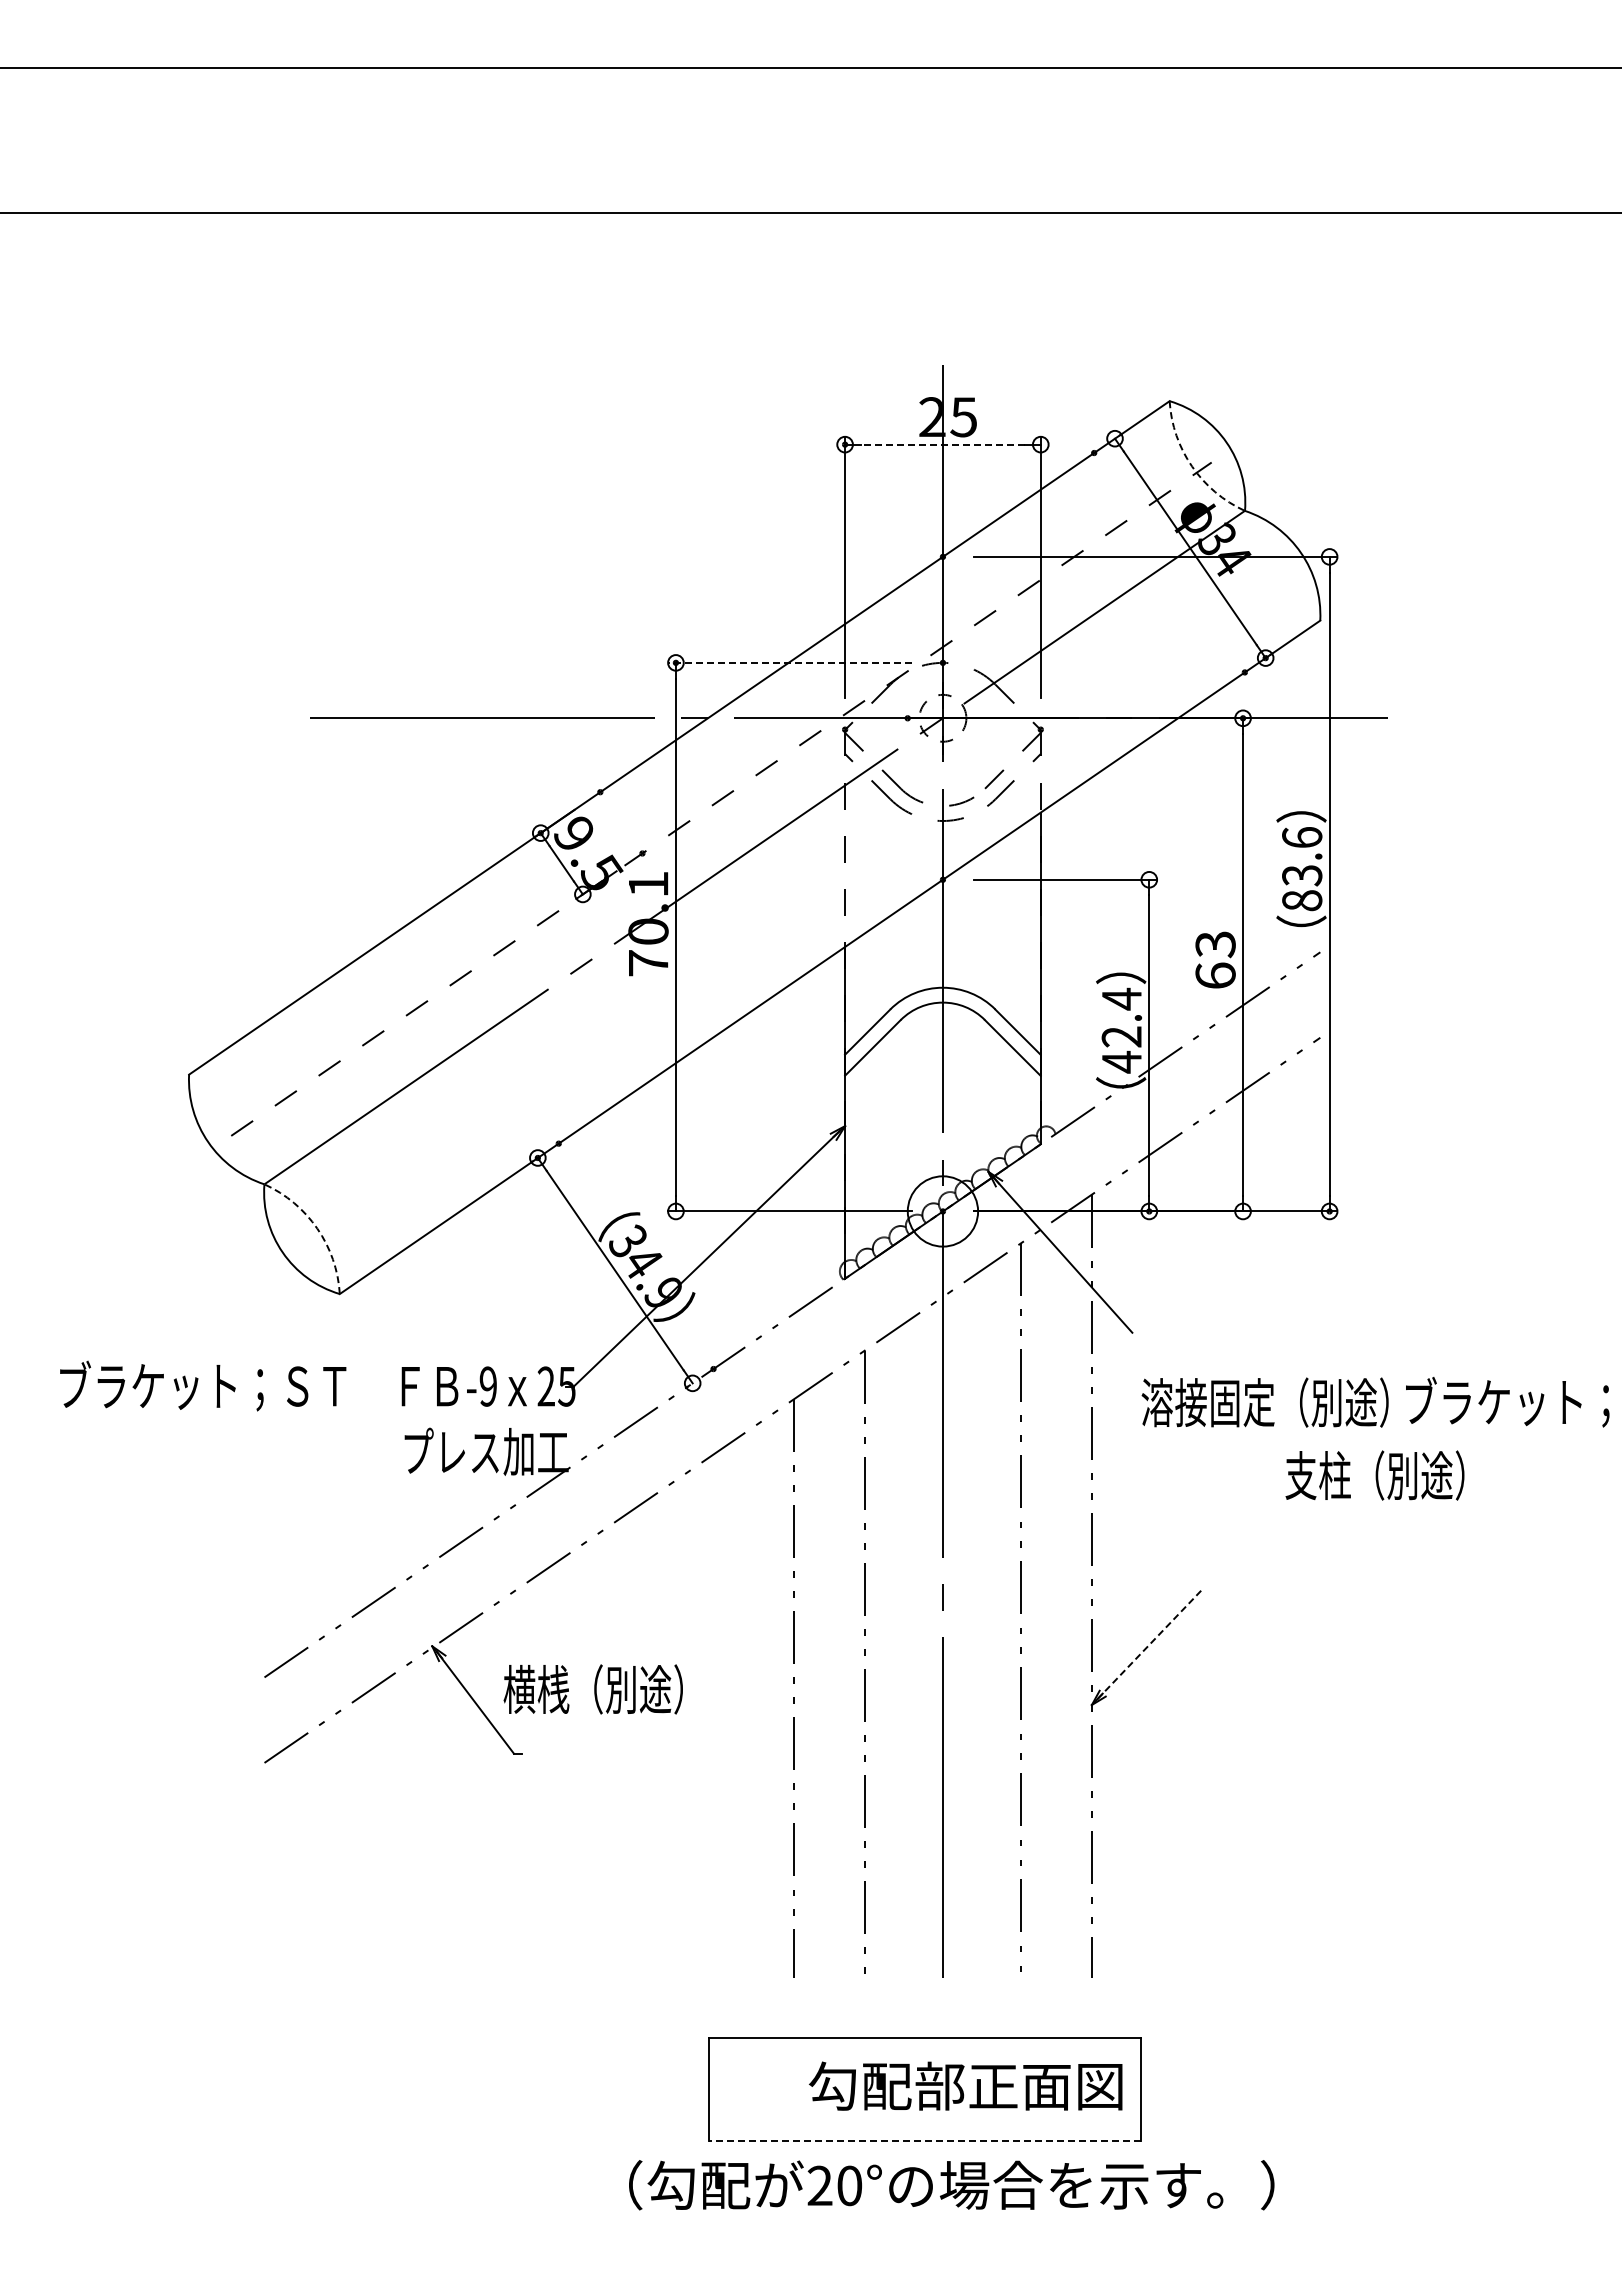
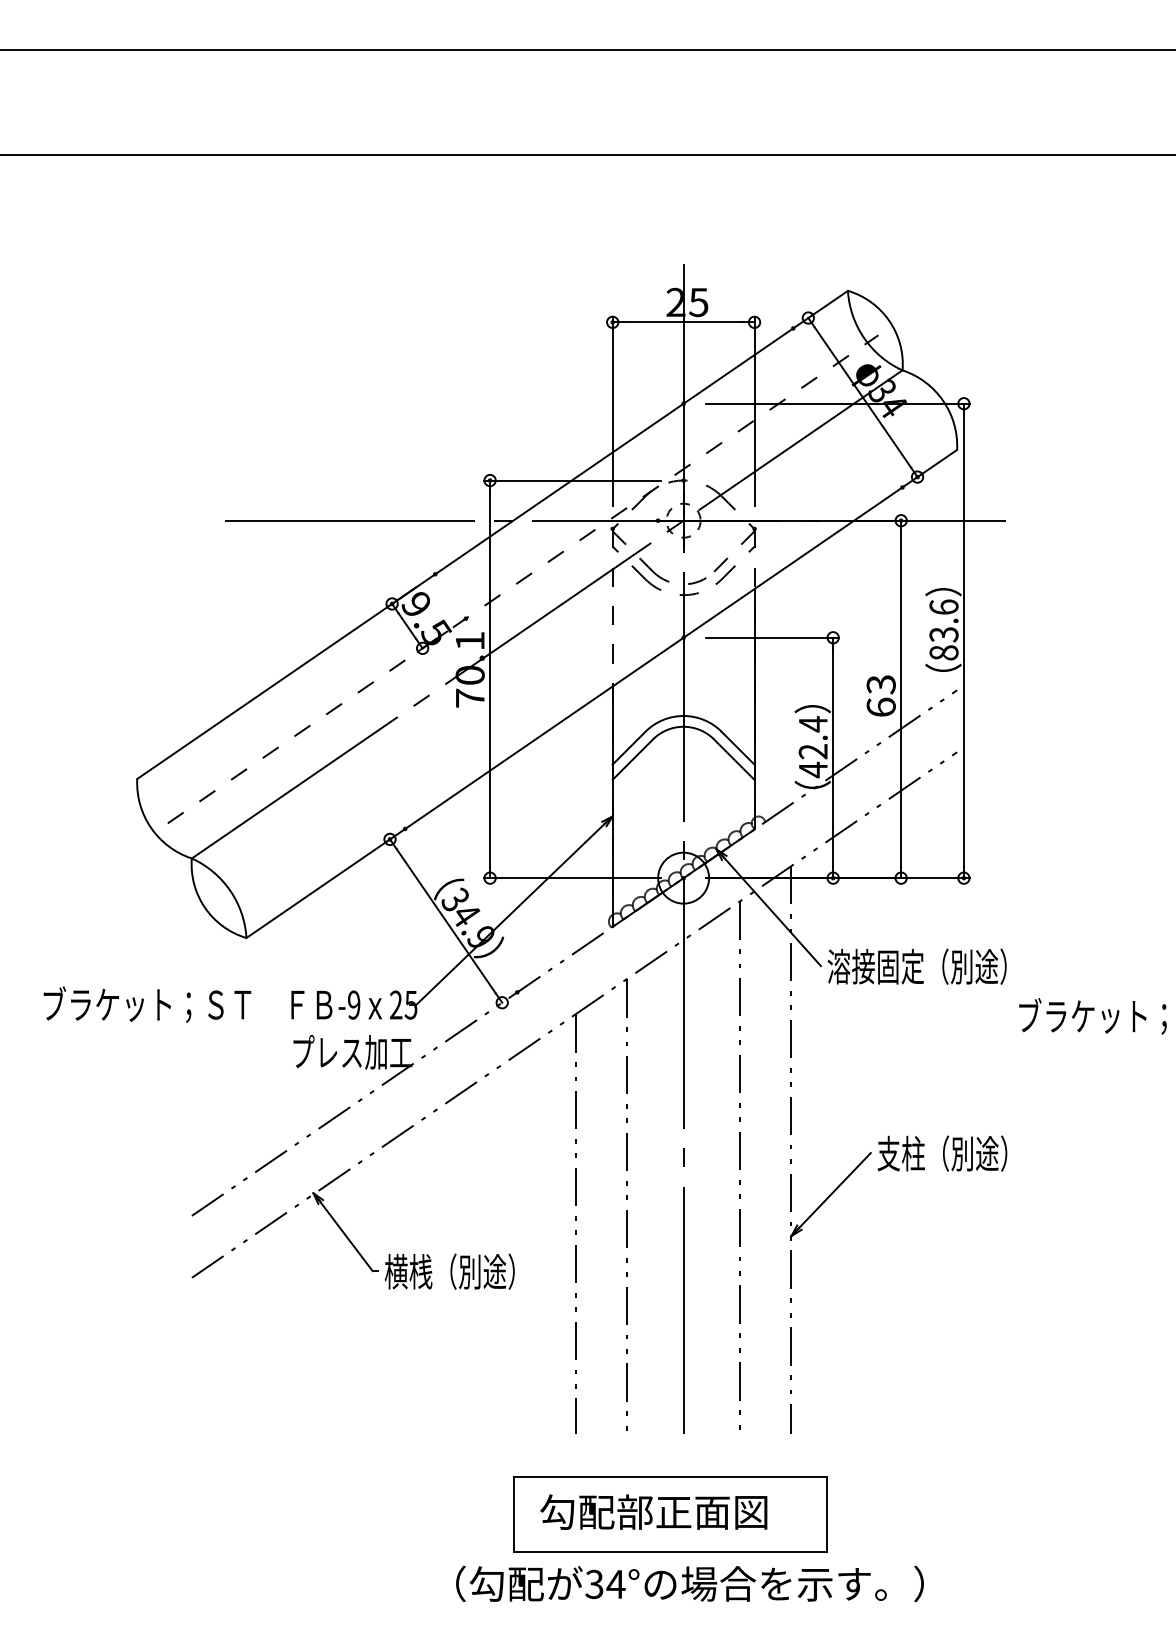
line: (942, 444) -> (683, 322), dashed -> solid
arc: (1192, 466) -> (864, 338), dashed -> solid
line: (789, 662) -> (572, 480), dashed -> solid
arc: (317, 1228) -> (230, 890), dashed -> solid
text: (1264, 1402) -> (916, 966), moved
text: (1374, 1475) -> (942, 1153), moved
line: (1148, 1645) -> (832, 1192), dashed -> solid
text: (592, 1689) -> (449, 1271), moved
text: (965, 2085) -> (653, 1511), moved
line: (924, 2140) -> (670, 1551), dashed -> solid
text: (834, 2185) -> (605, 1584), 20° -> 34°

